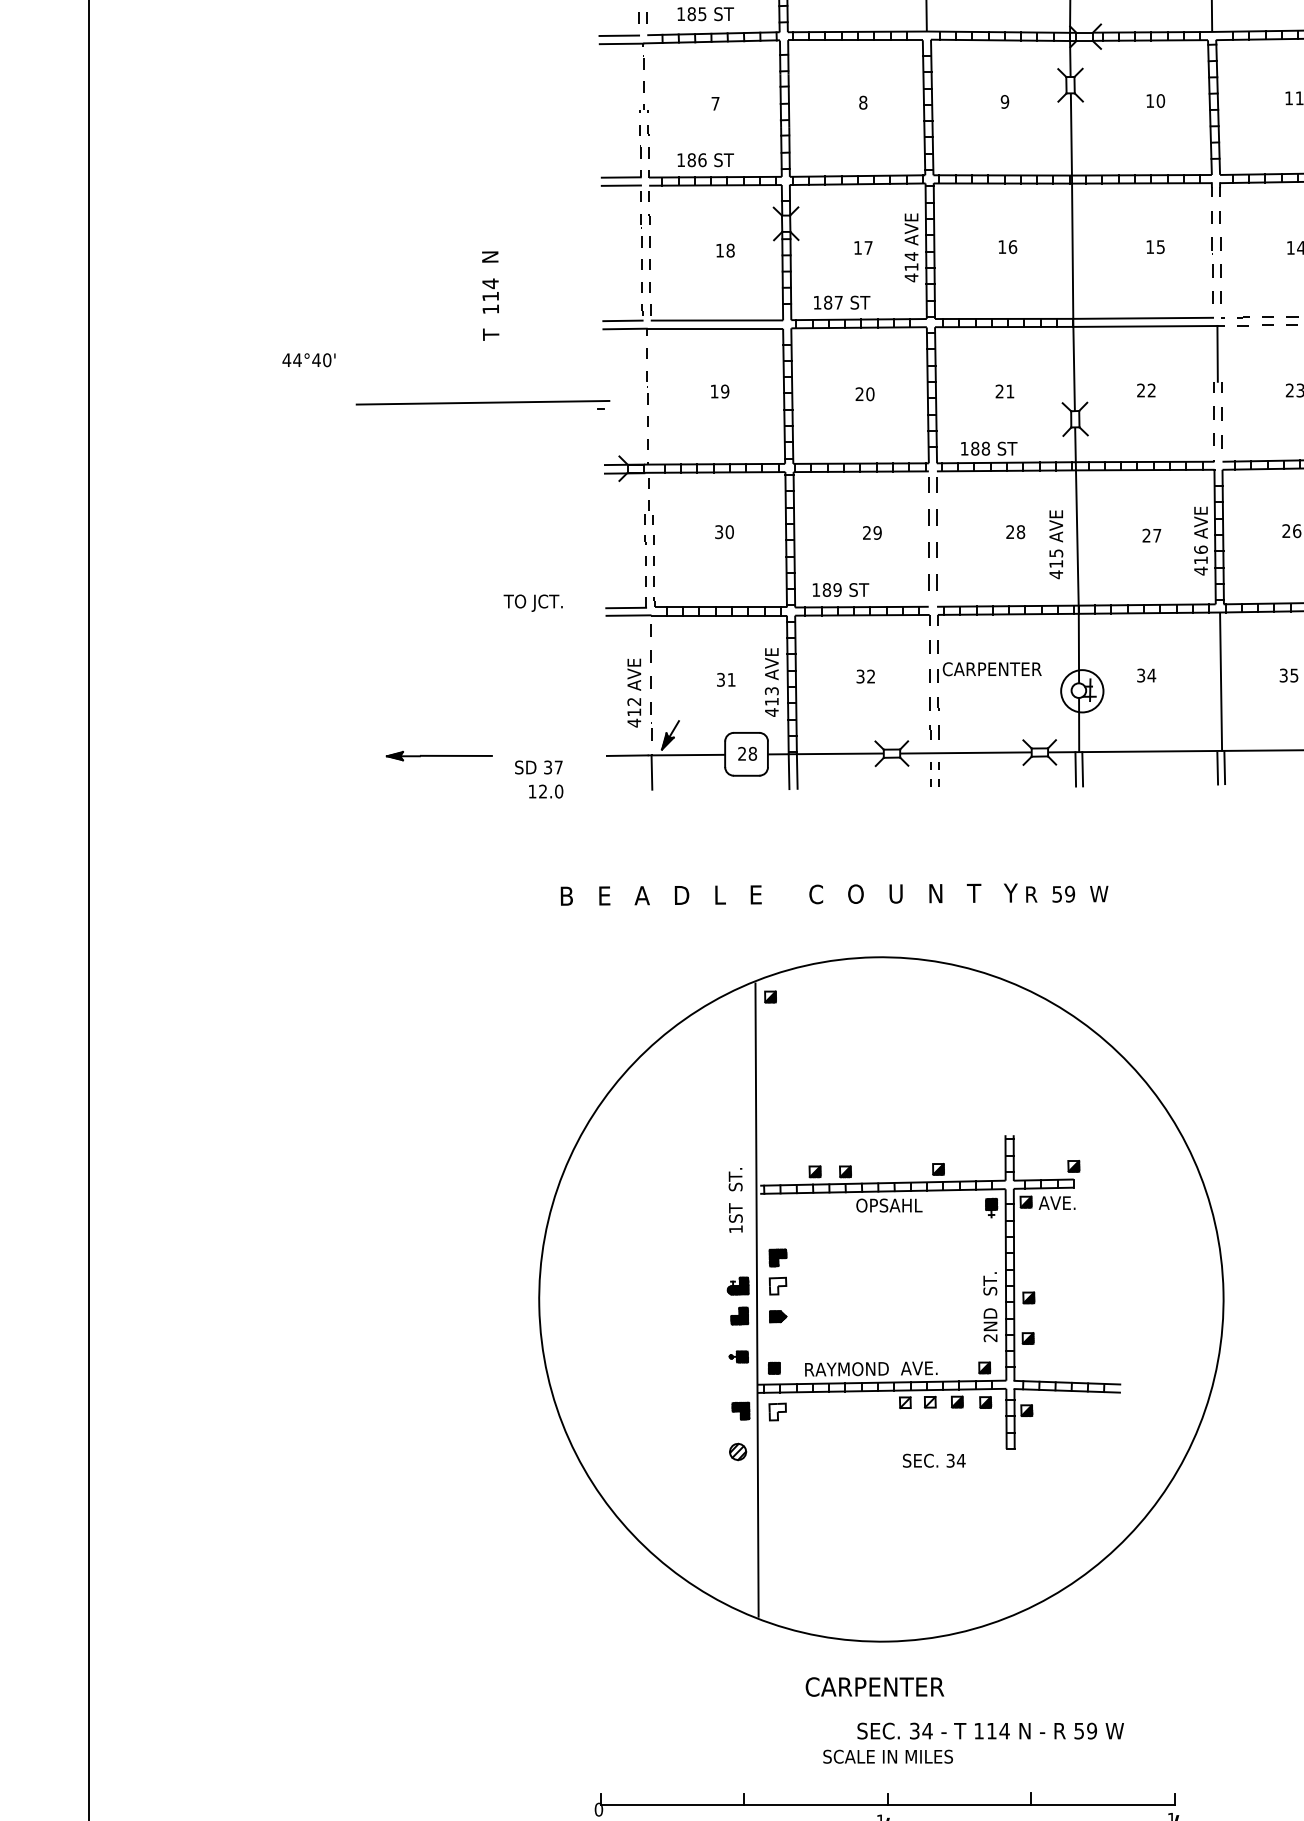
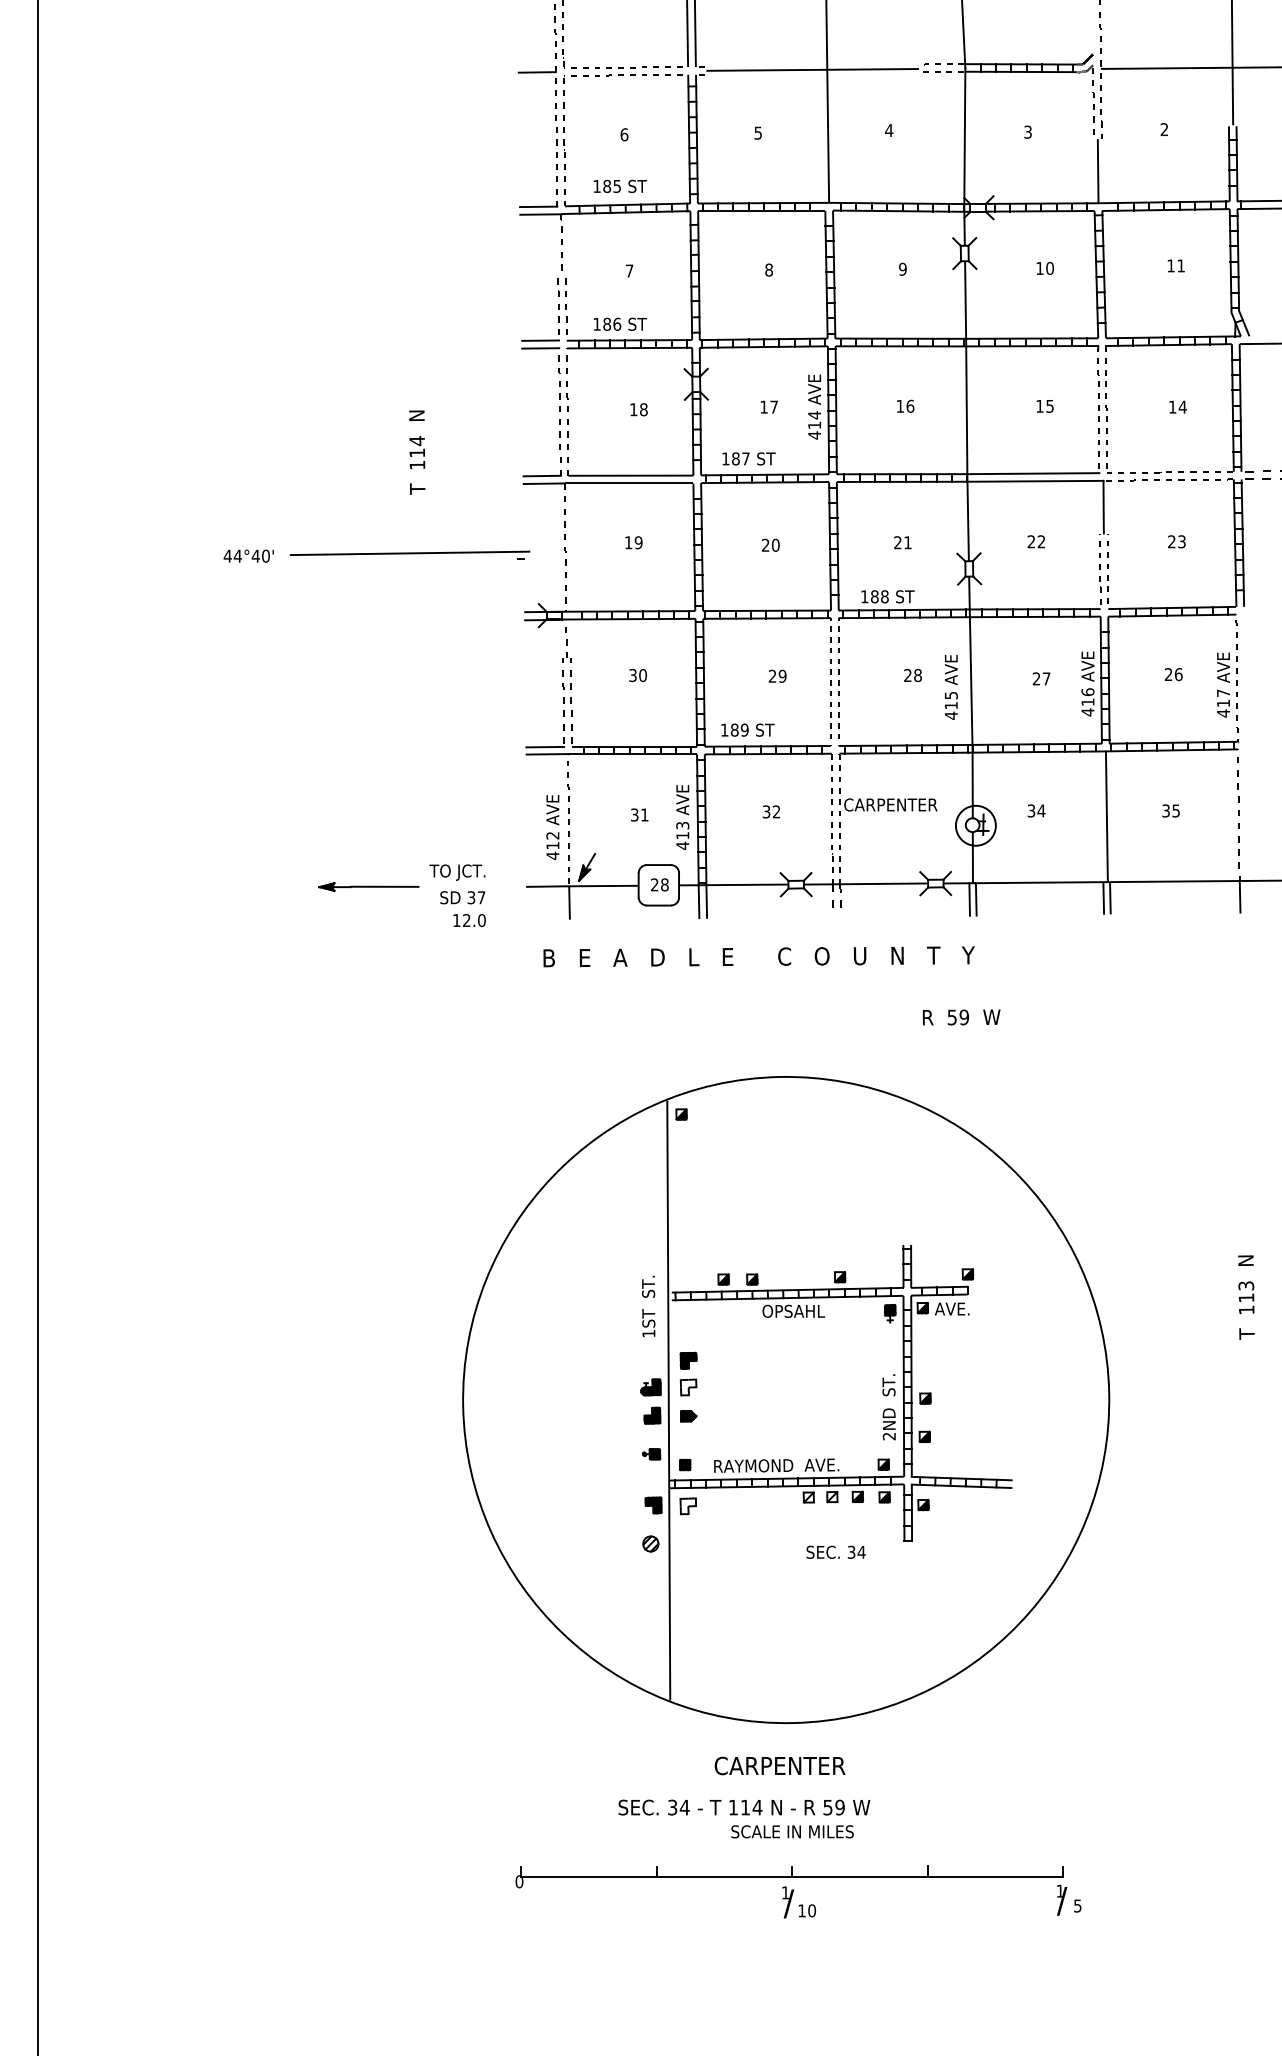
text: (308, 359) -> (248, 555), moved
text: (533, 603) -> (457, 872), moved
text: (788, 894) -> (758, 956), moved
text: (990, 1731) -> (744, 1807), moved

